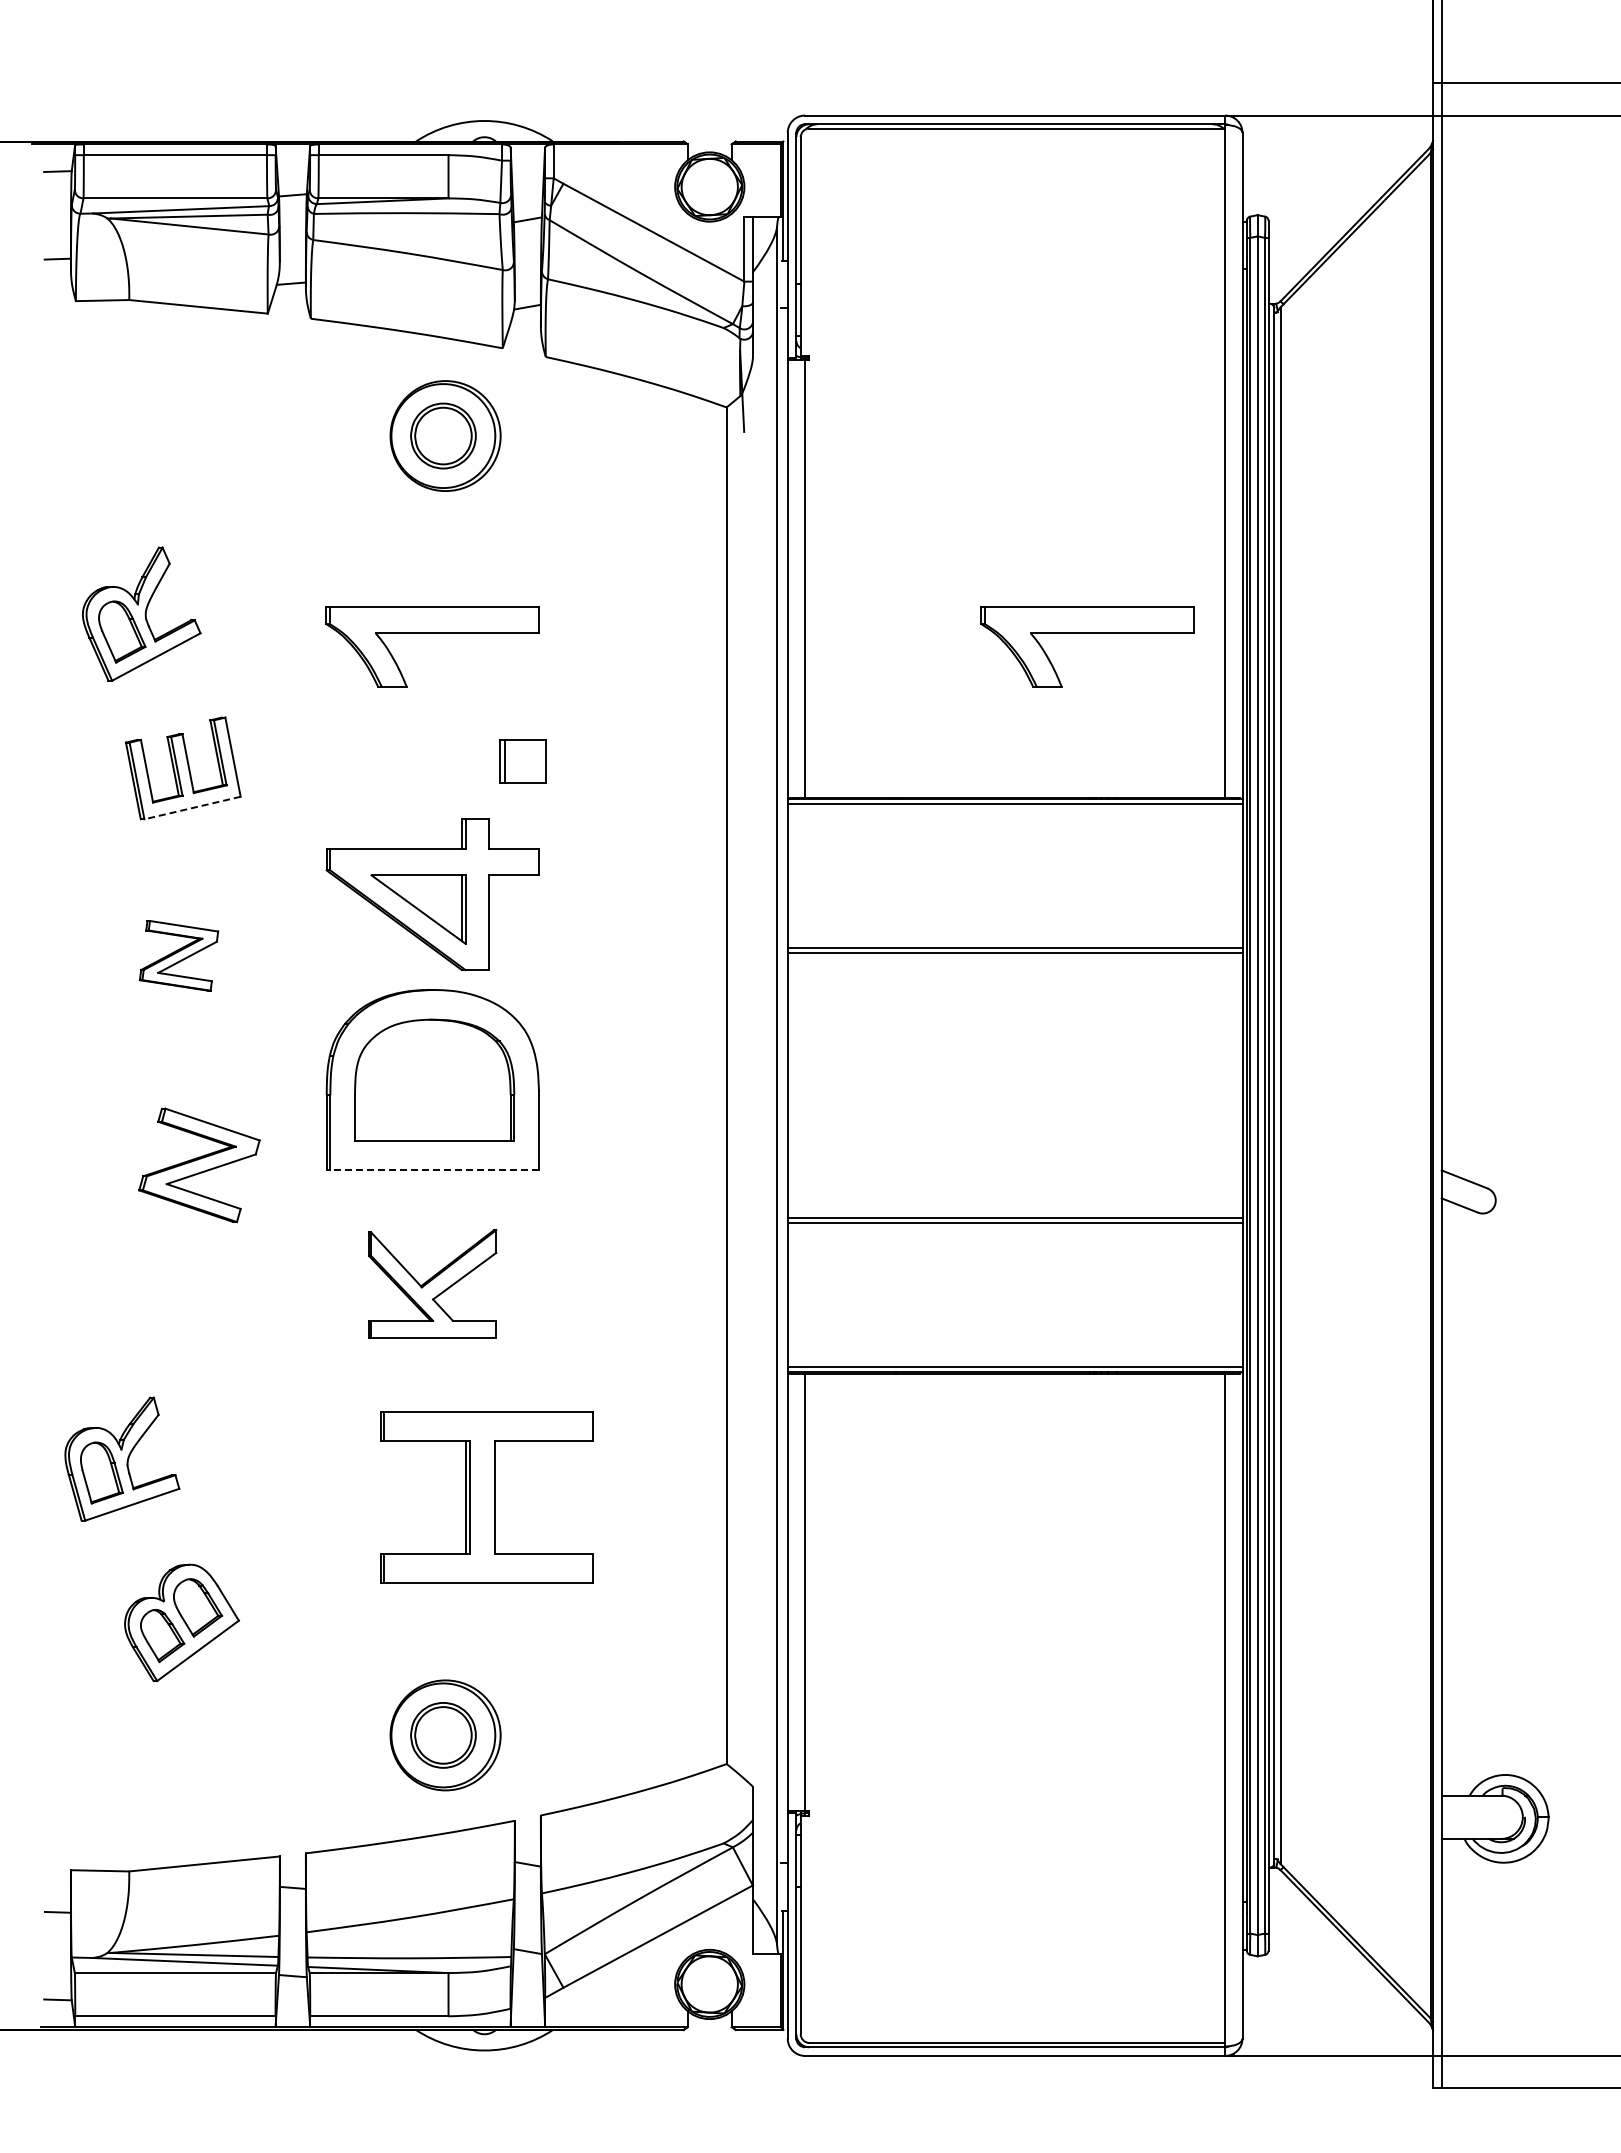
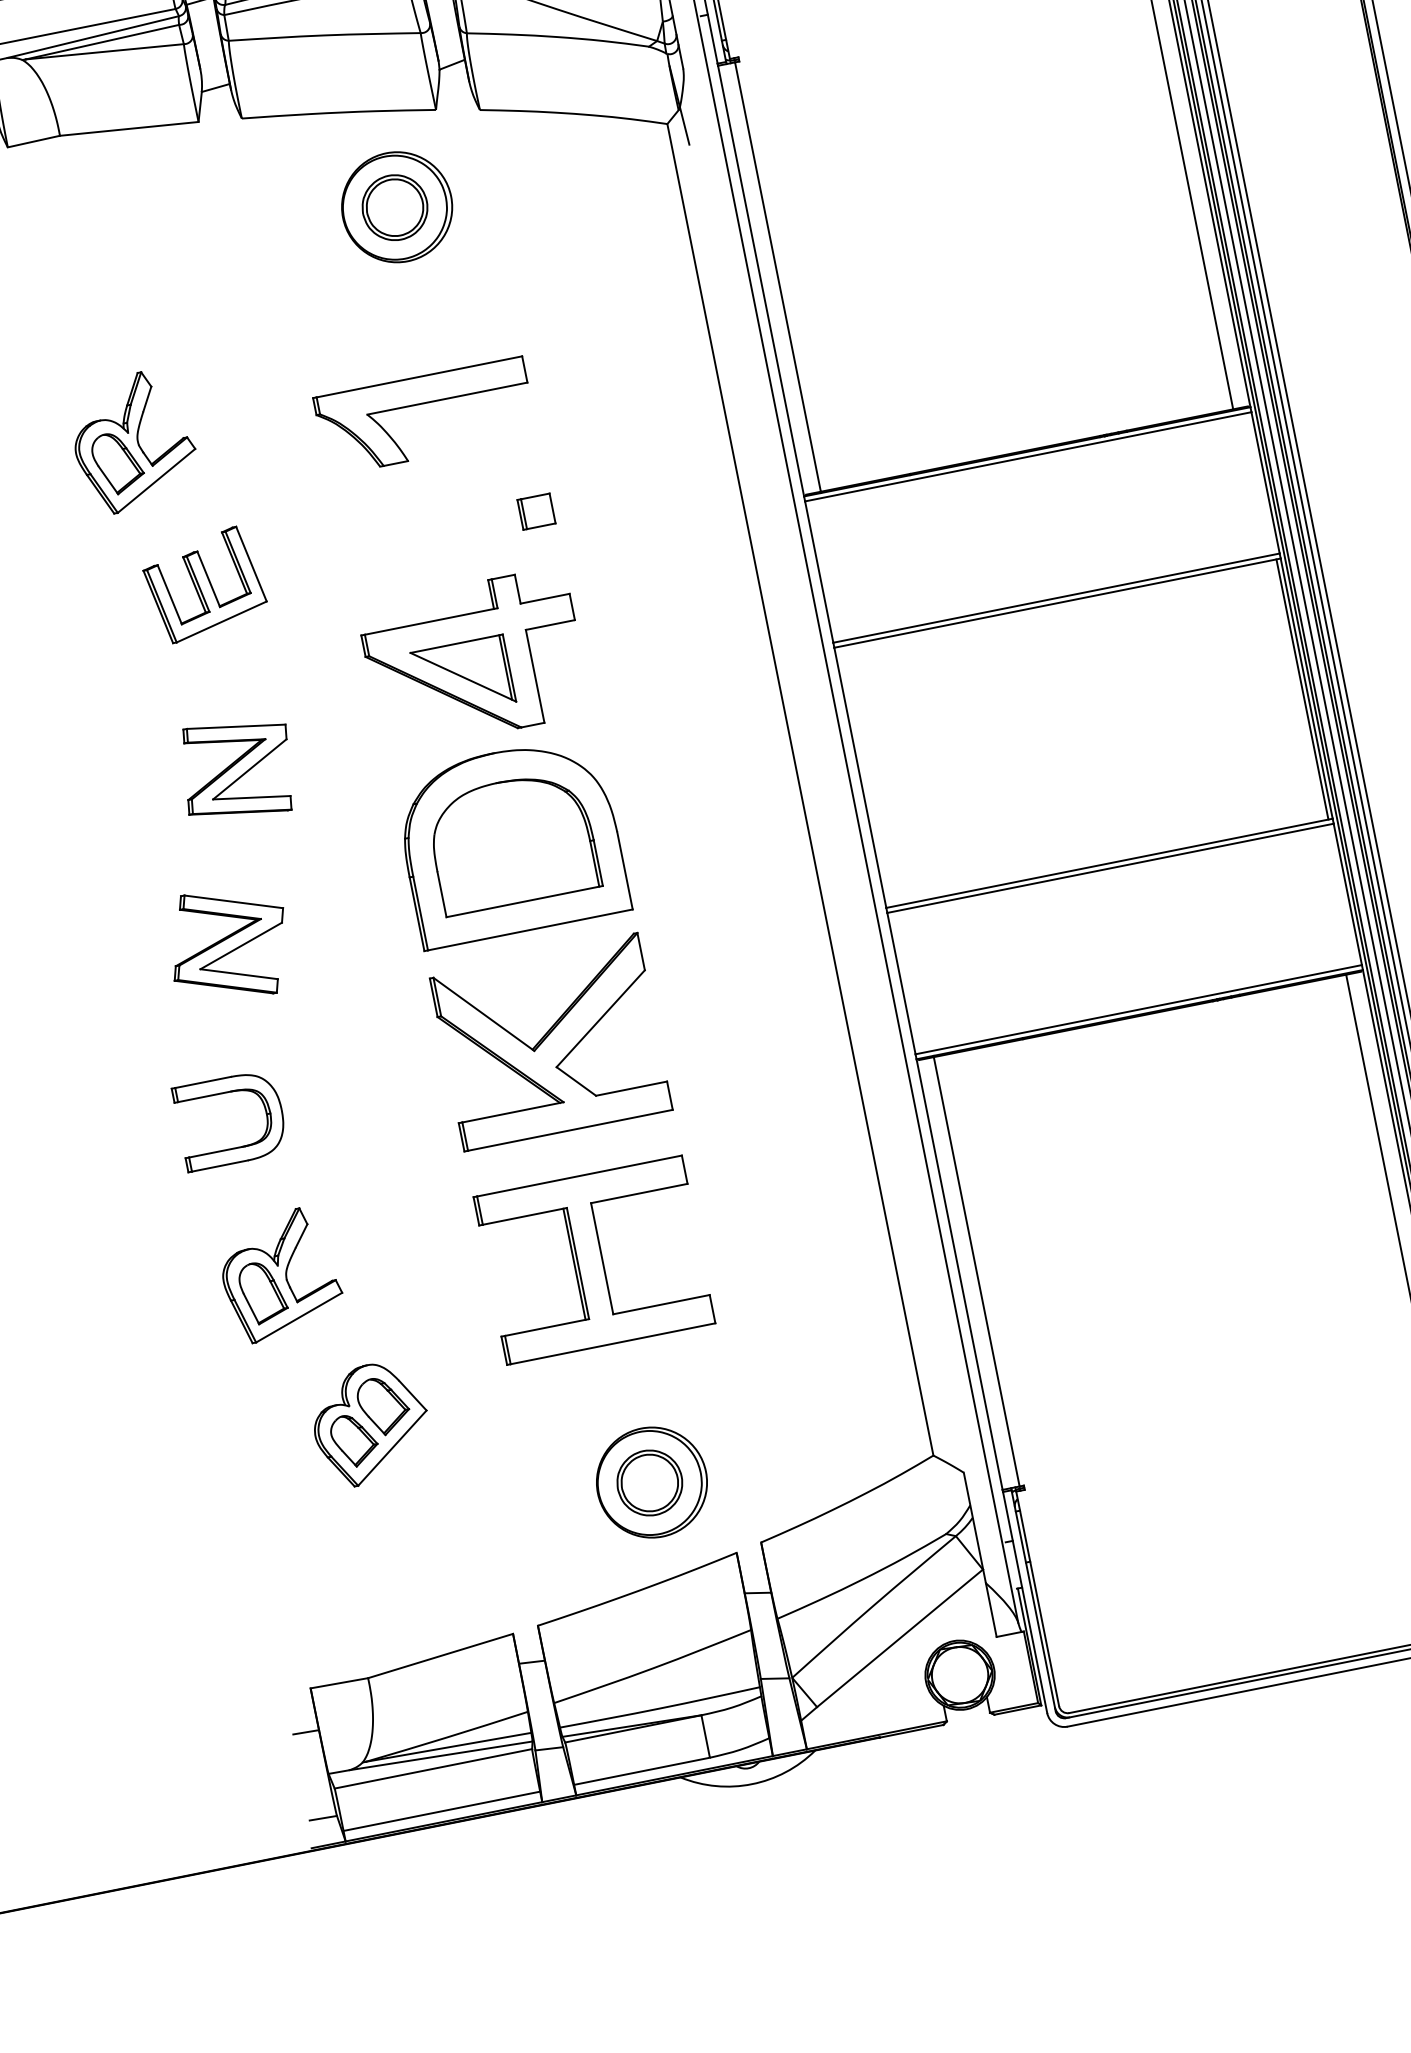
part: (1087, 633) -> (1065, 275), removed
part: (522, 761) -> (536, 511), size x0.71
line: (192, 808) -> (221, 622), dashed -> solid
part: (178, 955) -> (236, 769), size x1.43
line: (1238, 1085) -> (1302, 689), added
part: (199, 1165) -> (228, 944), moved
line: (434, 1170) -> (530, 930), dashed -> solid
part: (103, 1270) -> (225, 1093), added
part: (432, 1283) -> (550, 1041), size x1.67
part: (486, 1497) -> (594, 1260), moved

